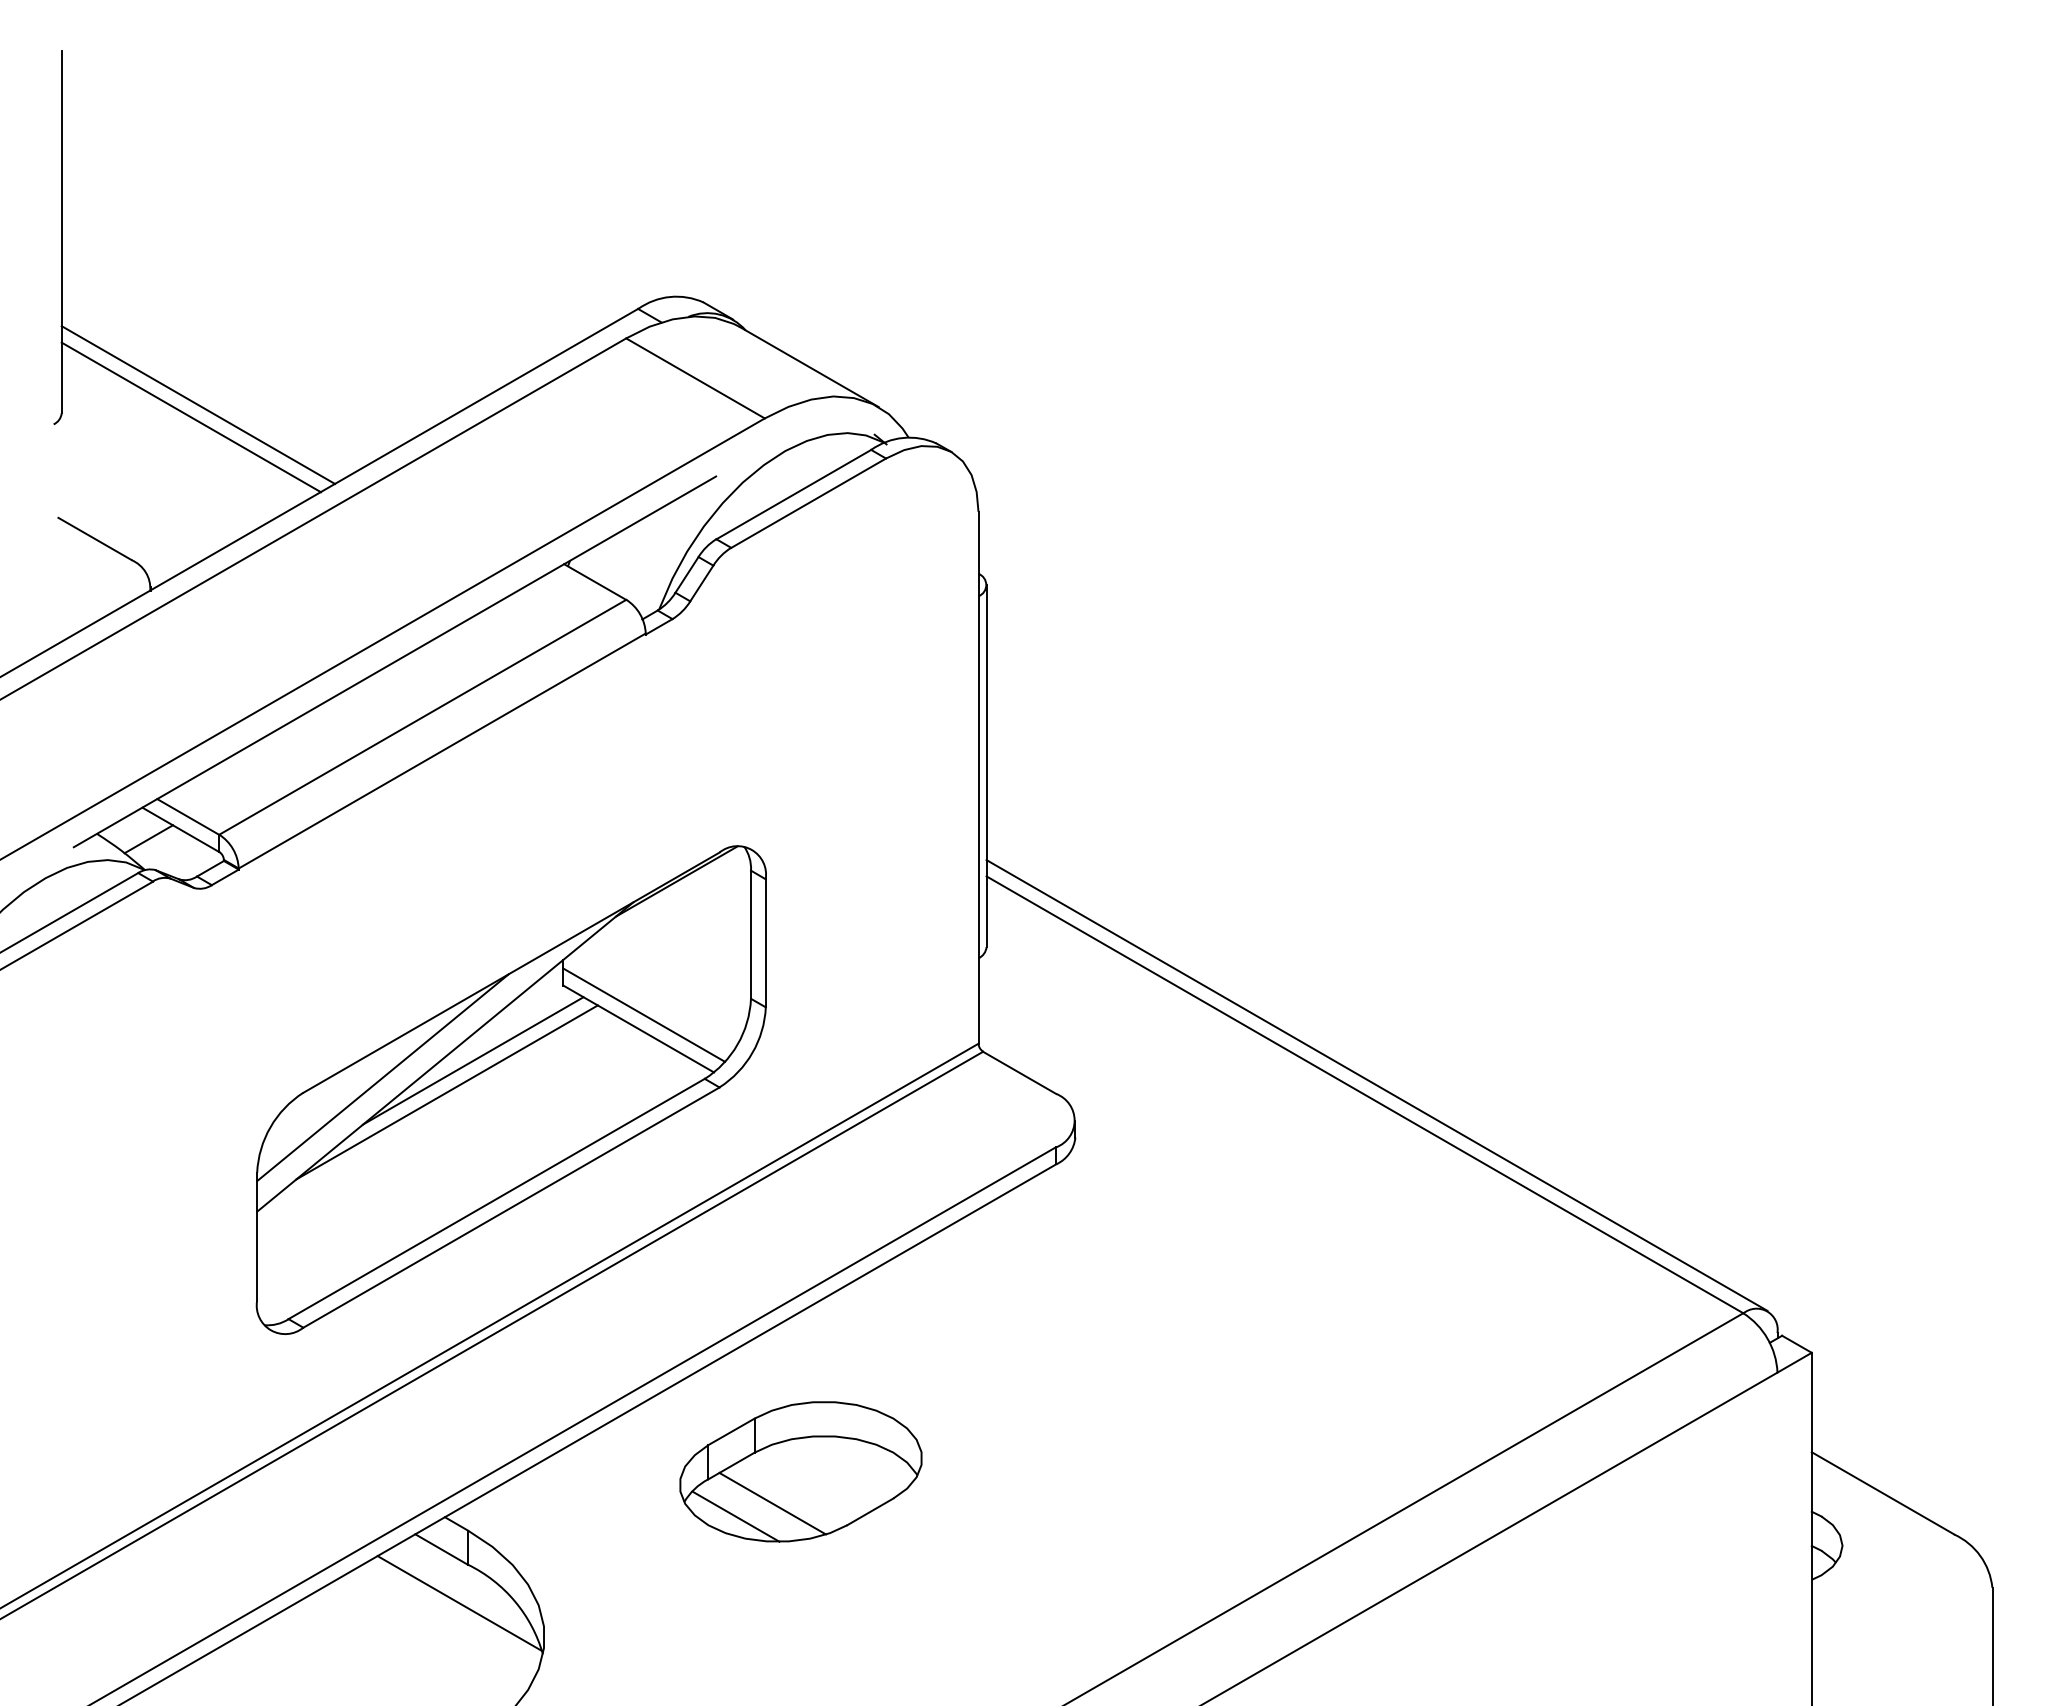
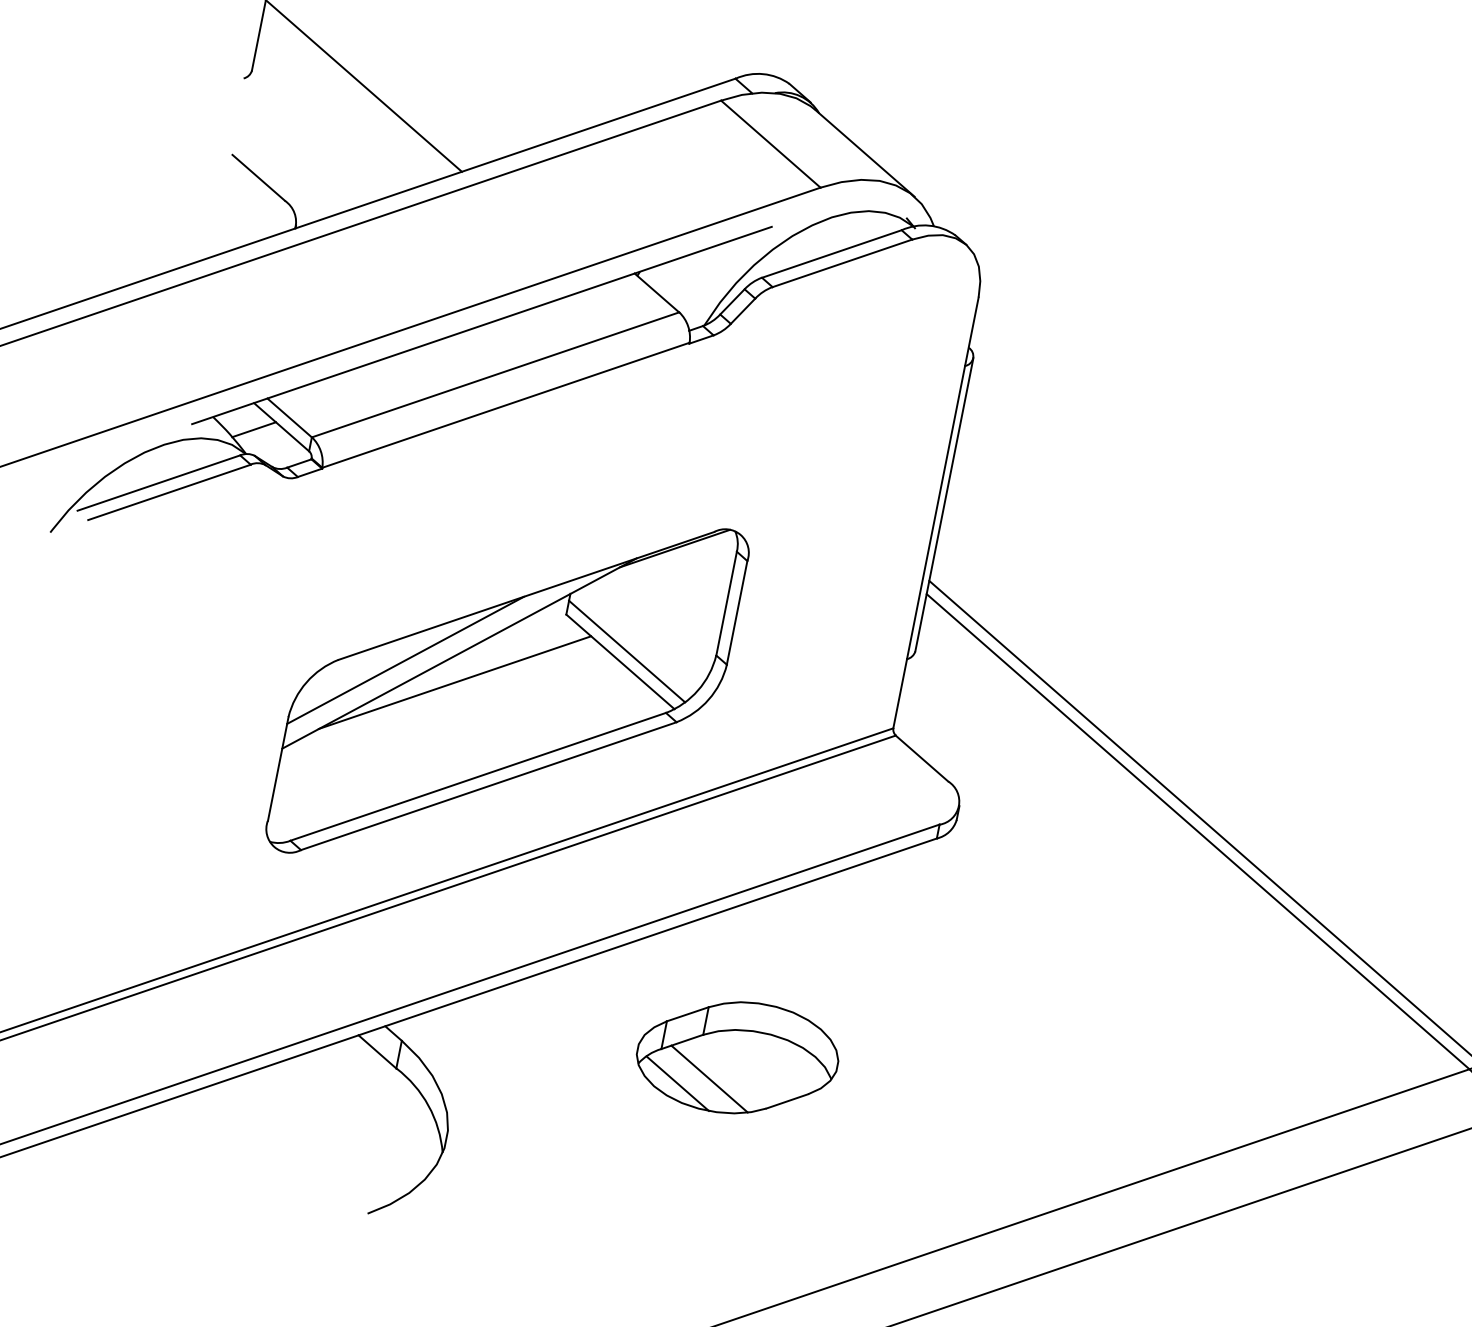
line: (190, 417) -> (355, 94), removed
line: (472, 1060) -> (480, 660), removed
part: (800, 1471) -> (737, 1057), moved
line: (459, 1603) -> (383, 1098), removed

